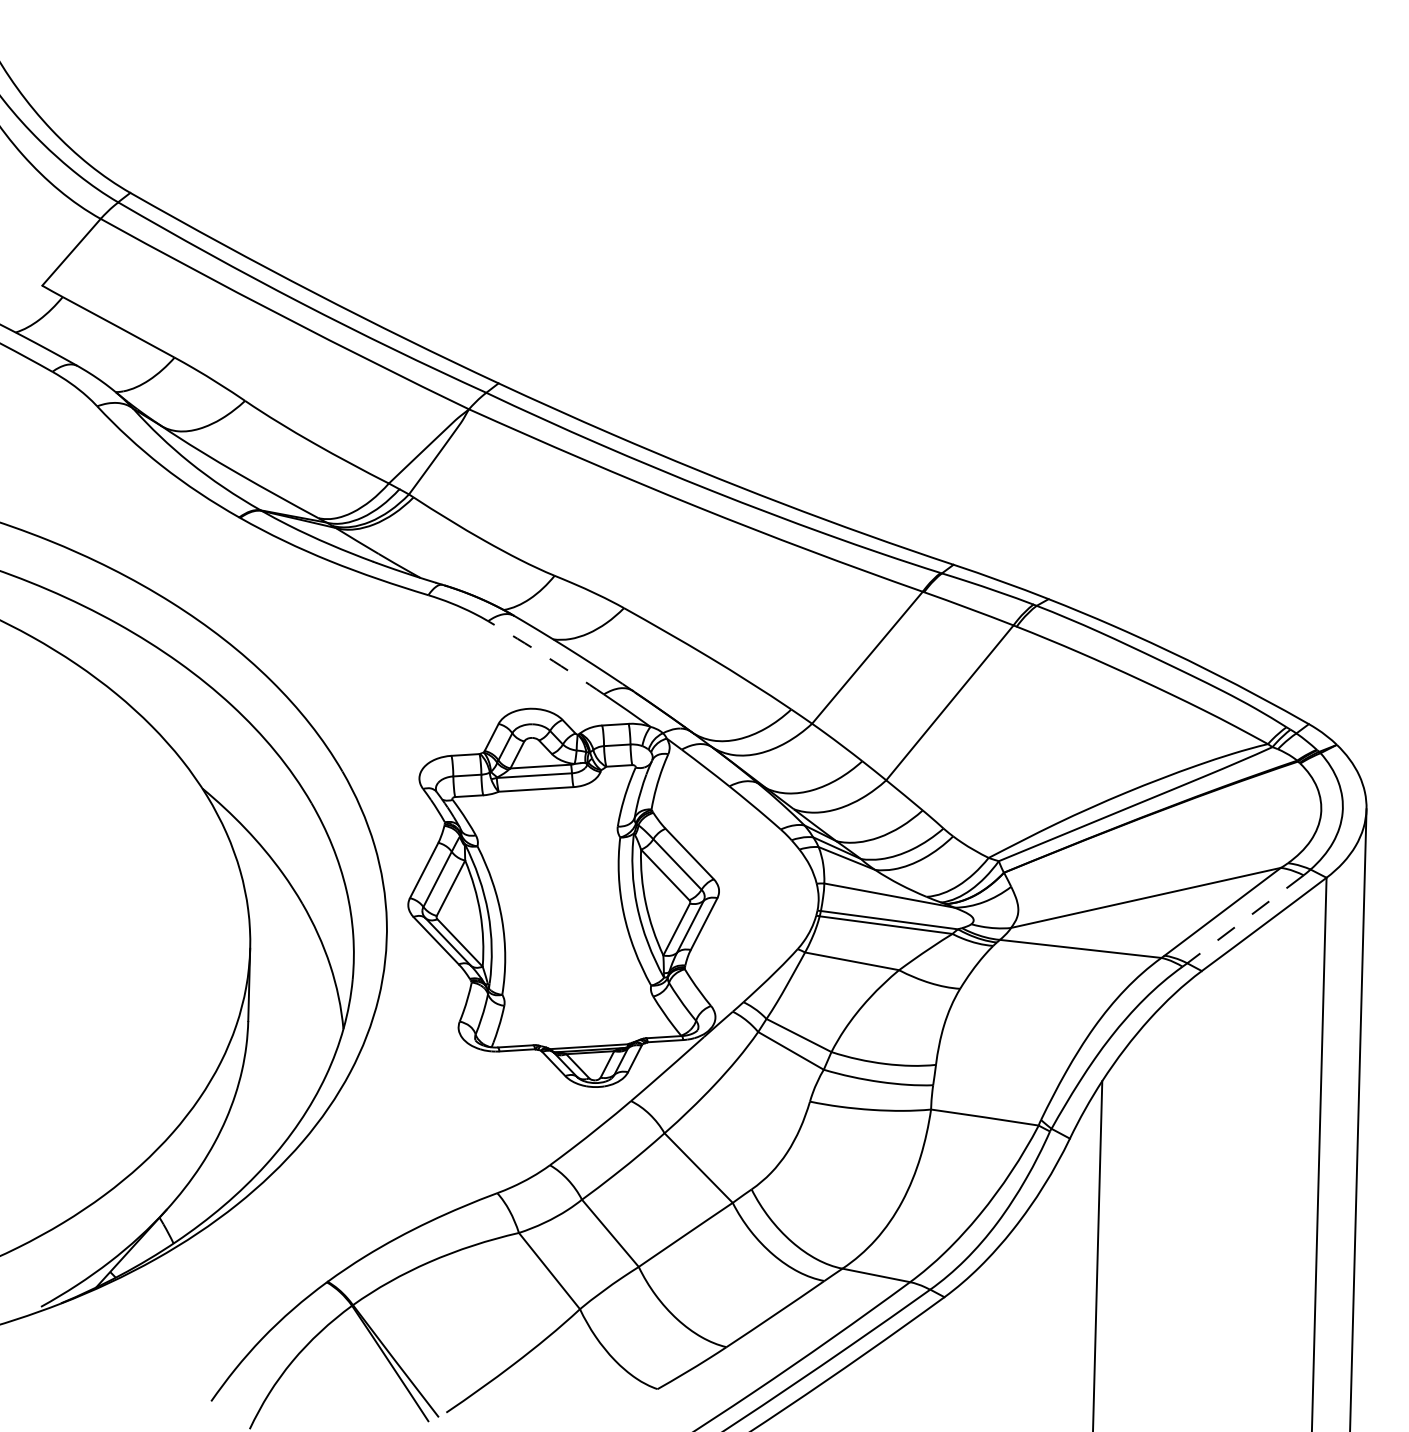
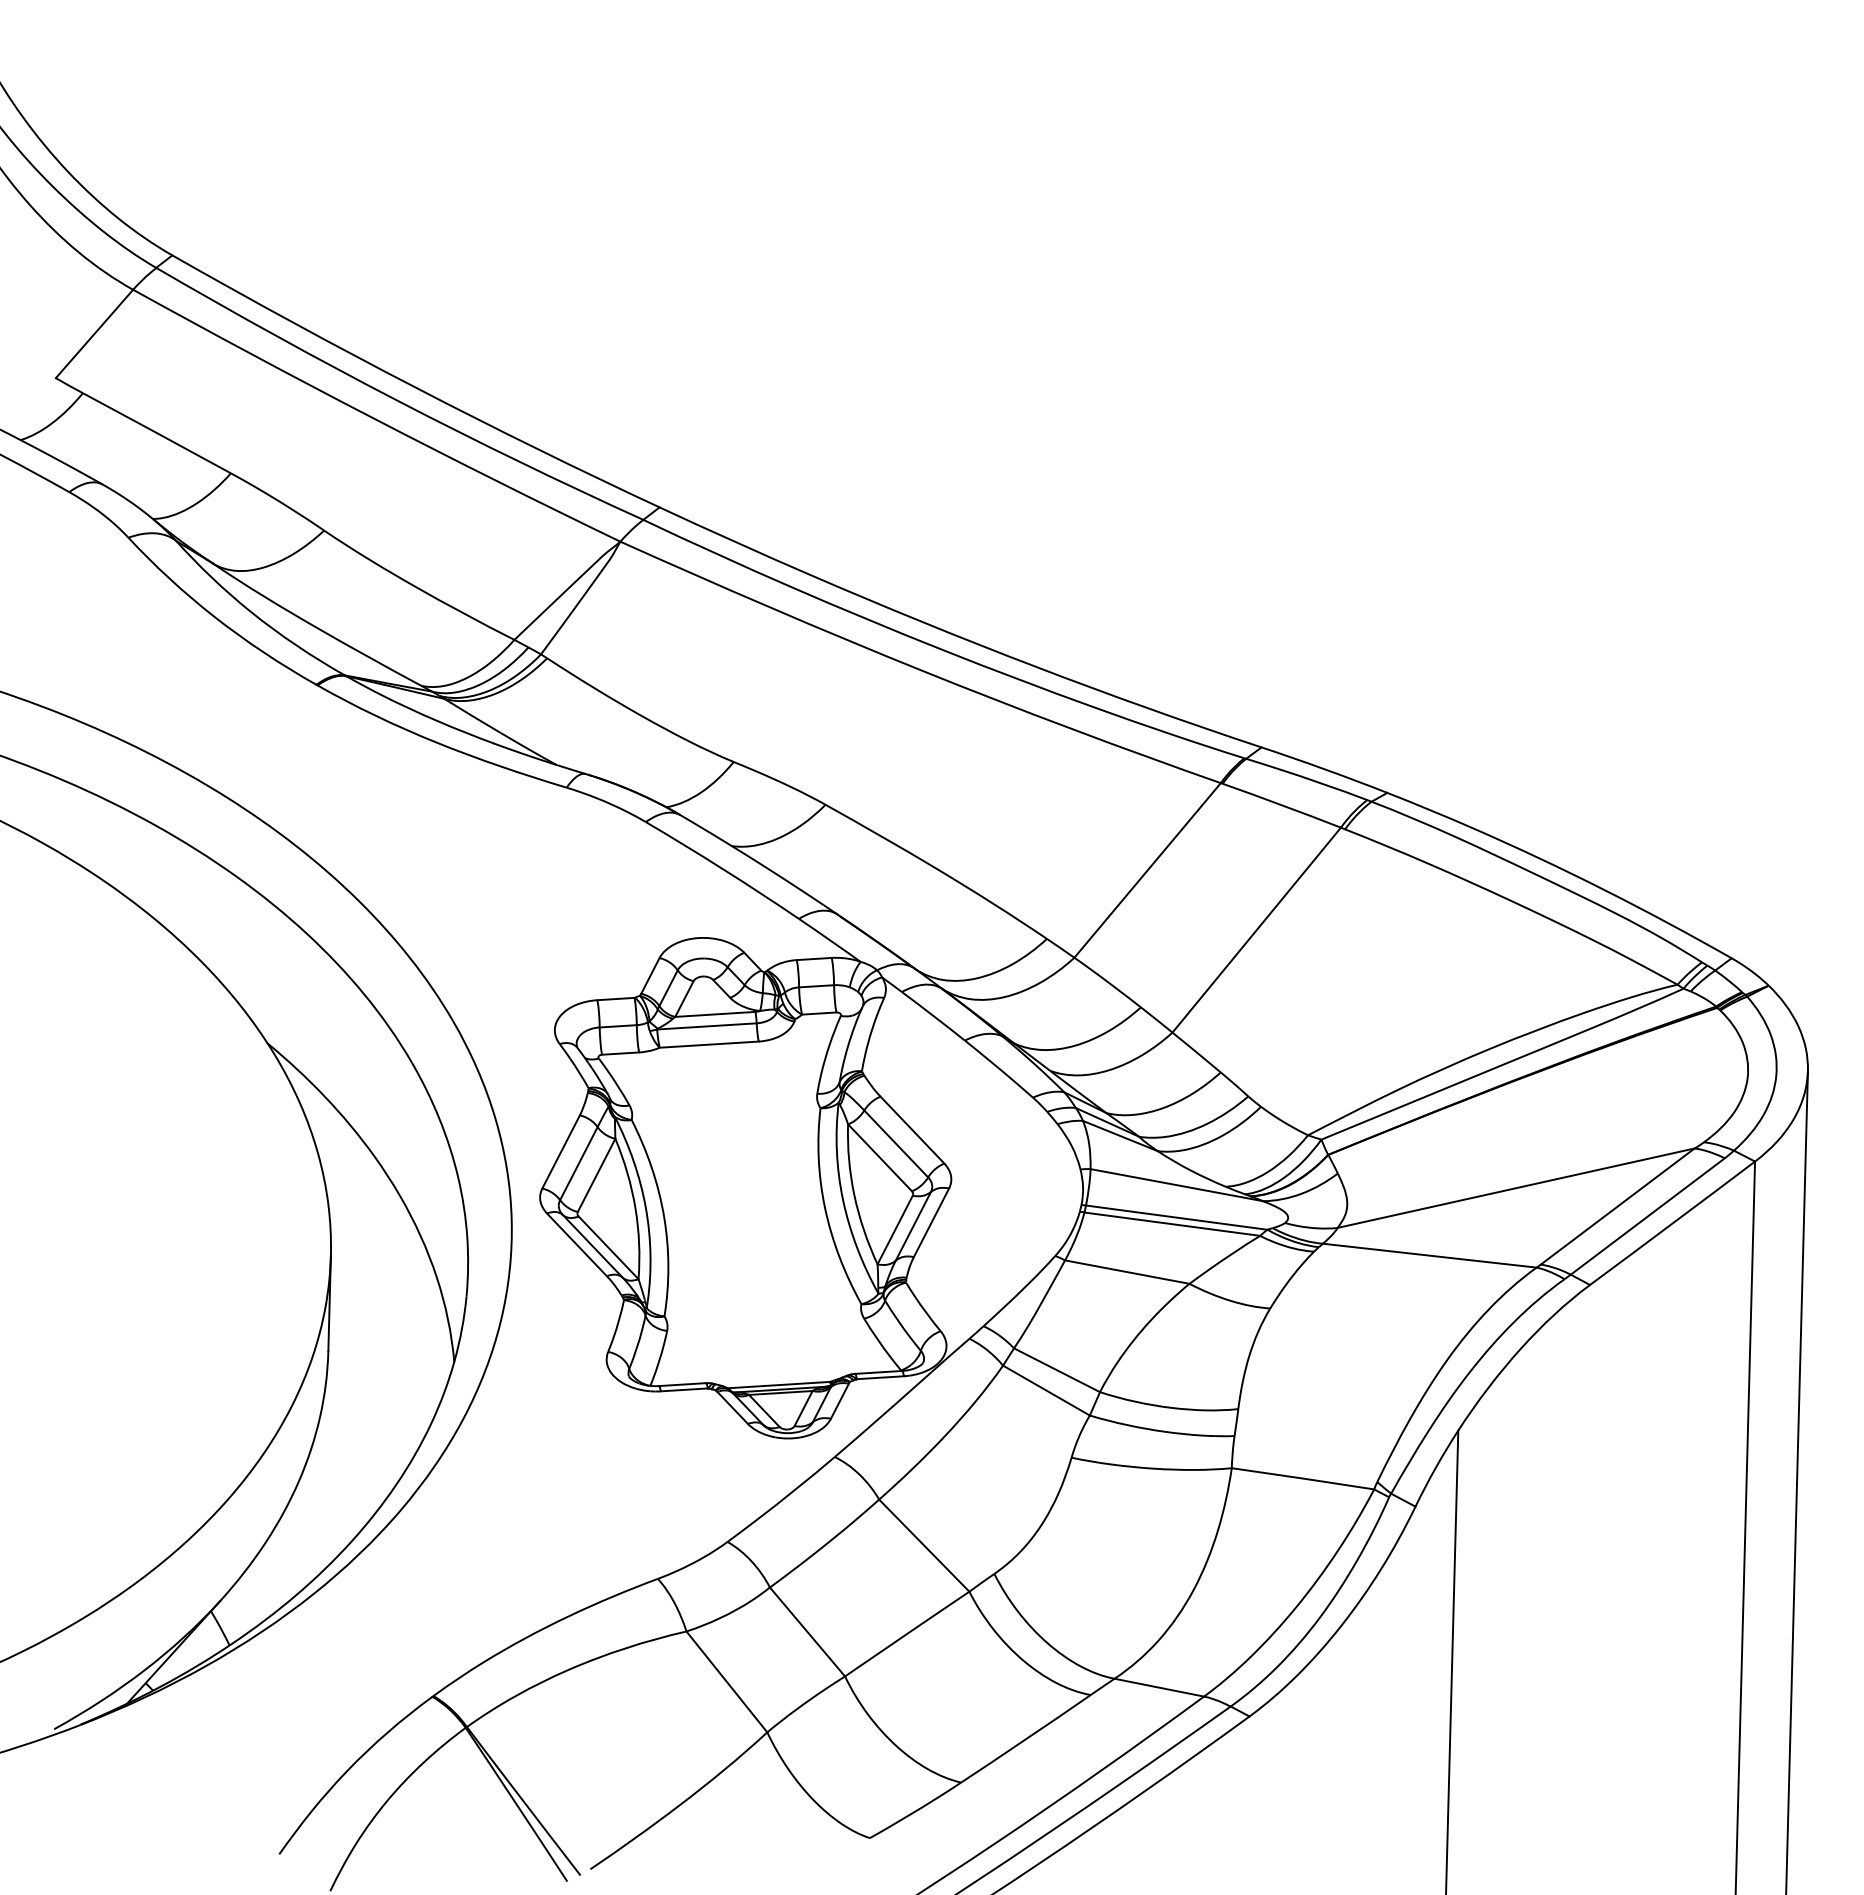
arc: (546, 657) -> (723, 869), dashed -> solid
line: (1245, 919) -> (1647, 1216), dashed -> solid

